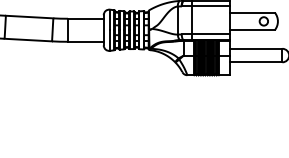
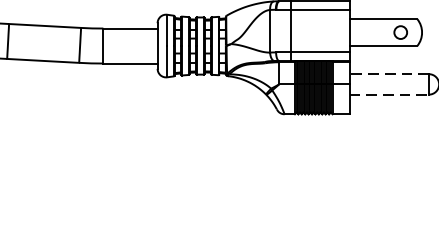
line: (255, 48) -> (388, 73), solid -> dashed
line: (256, 62) -> (389, 94), solid -> dashed

